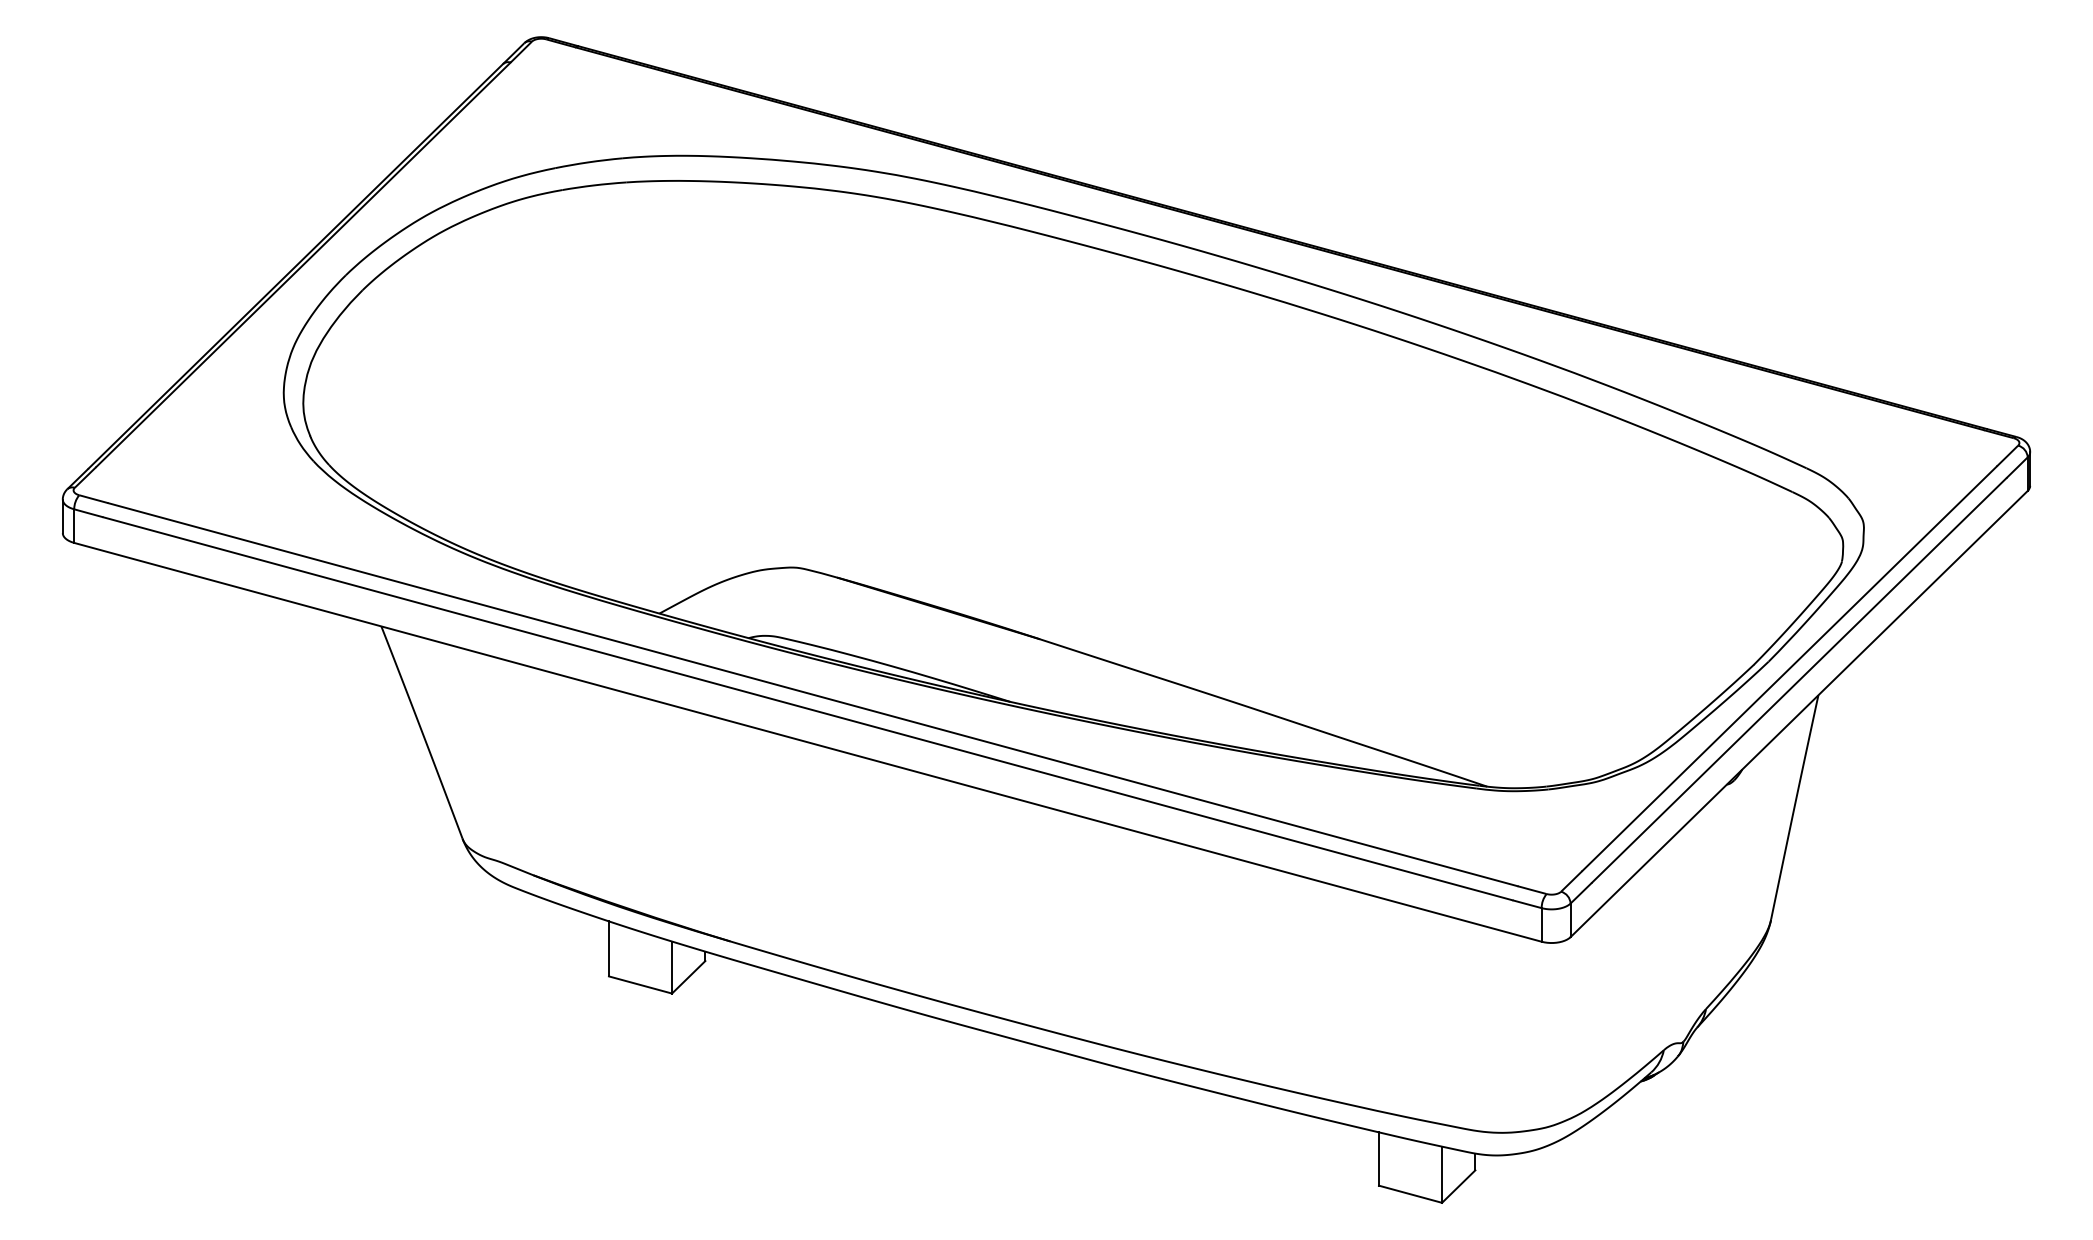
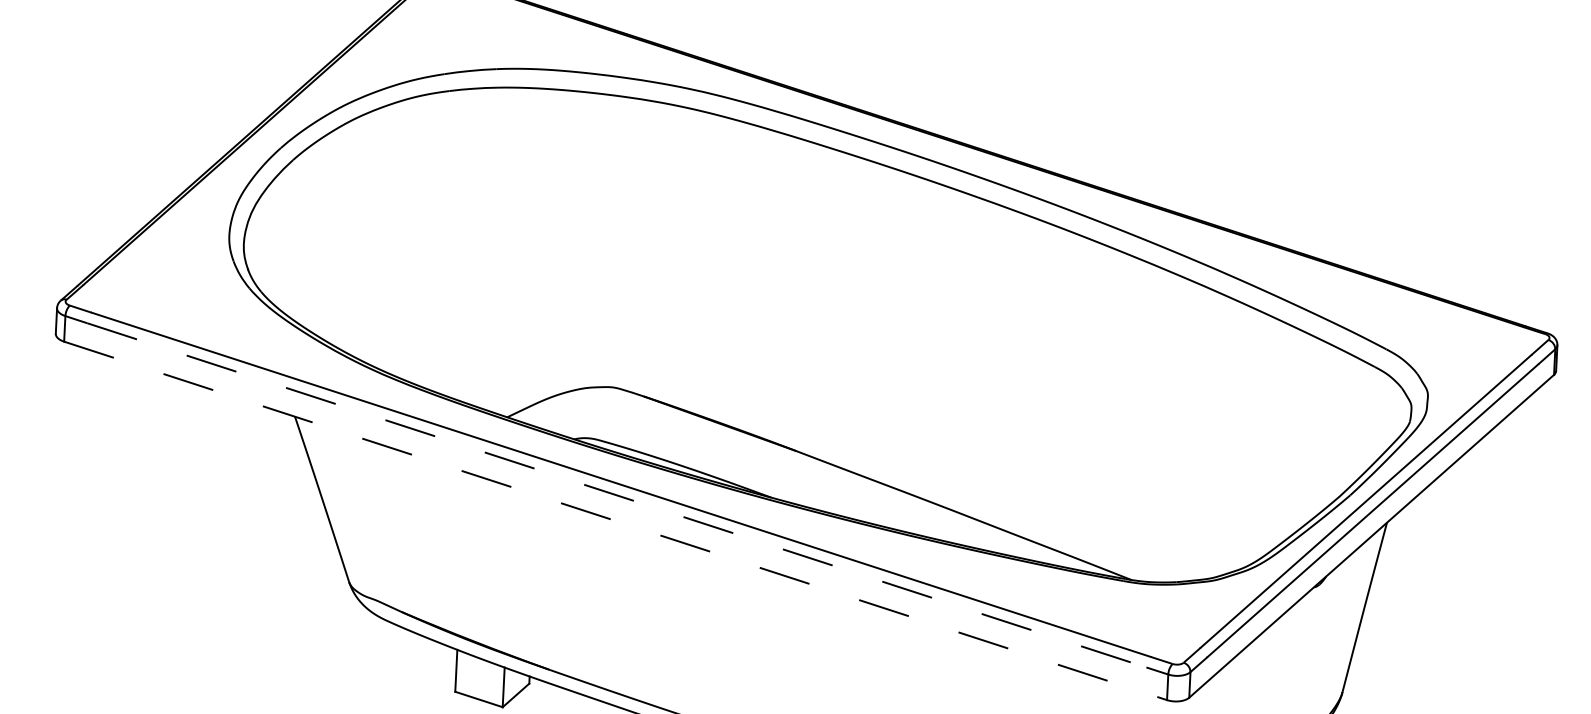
line: (808, 708) -> (617, 495), solid -> dashed
line: (808, 742) -> (616, 521), solid -> dashed

